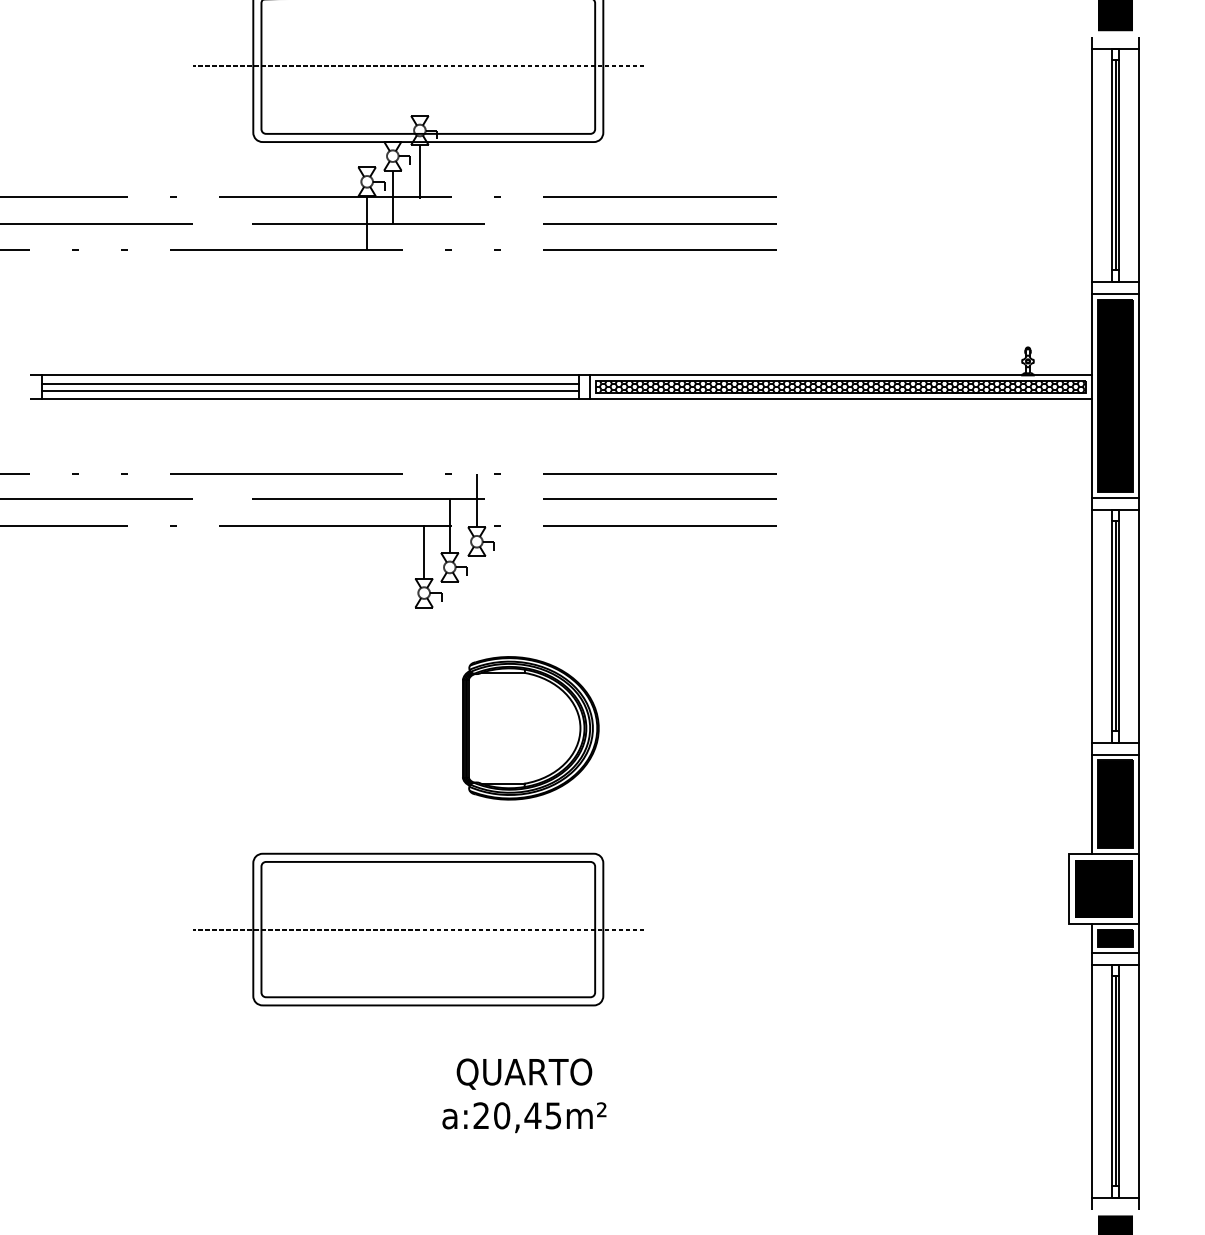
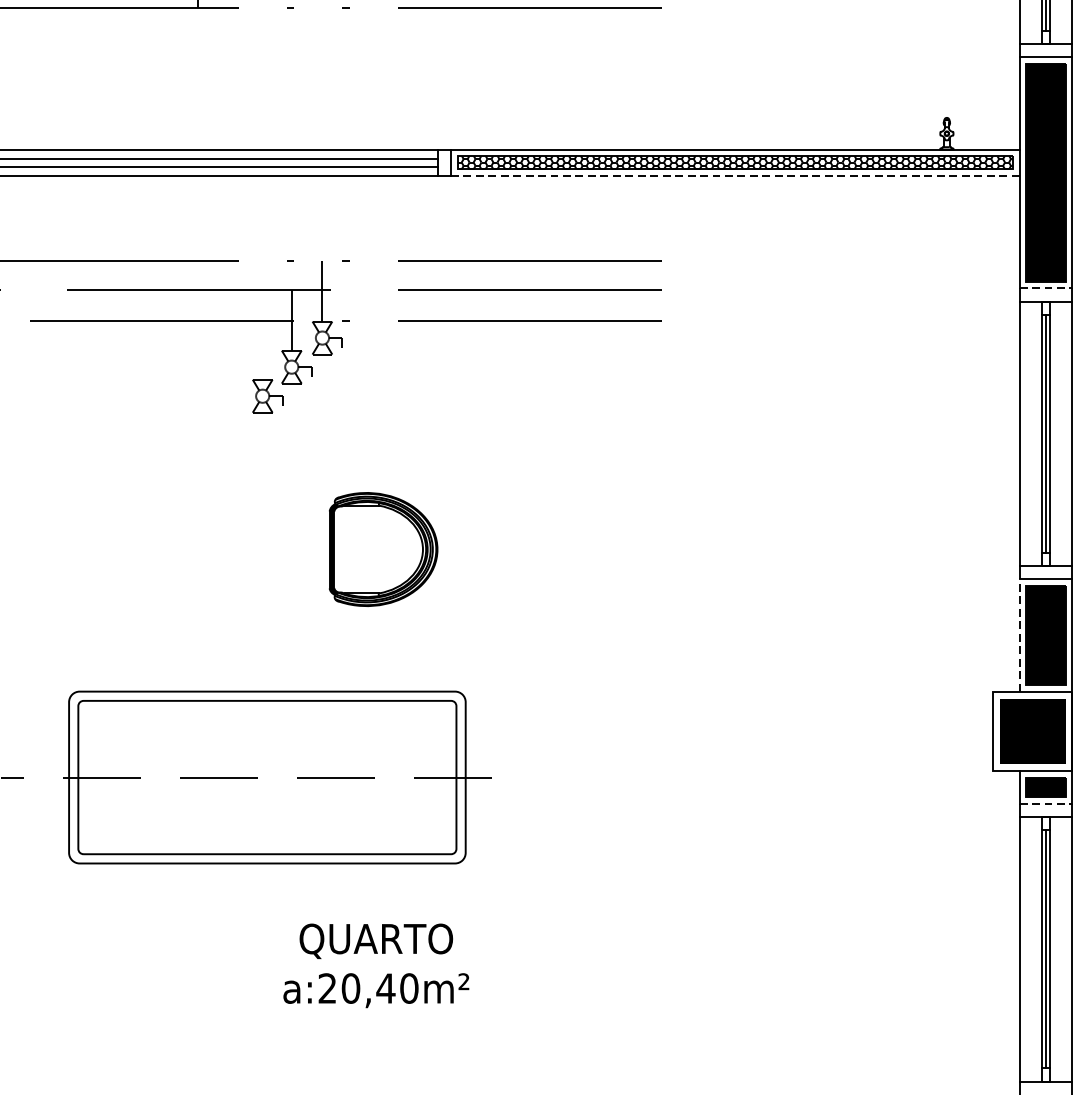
line: (841, 398) -> (735, 175), solid -> dashed
line: (1115, 497) -> (1046, 287), solid -> dashed
line: (424, 551) -> (263, 349), removed
part: (530, 728) -> (383, 549), size x0.7
line: (1092, 804) -> (1019, 635), solid -> dashed
line: (1115, 952) -> (1046, 803), solid -> dashed
text: (553, 1115) -> (409, 988), a:20,45m² -> a:20,40m²

